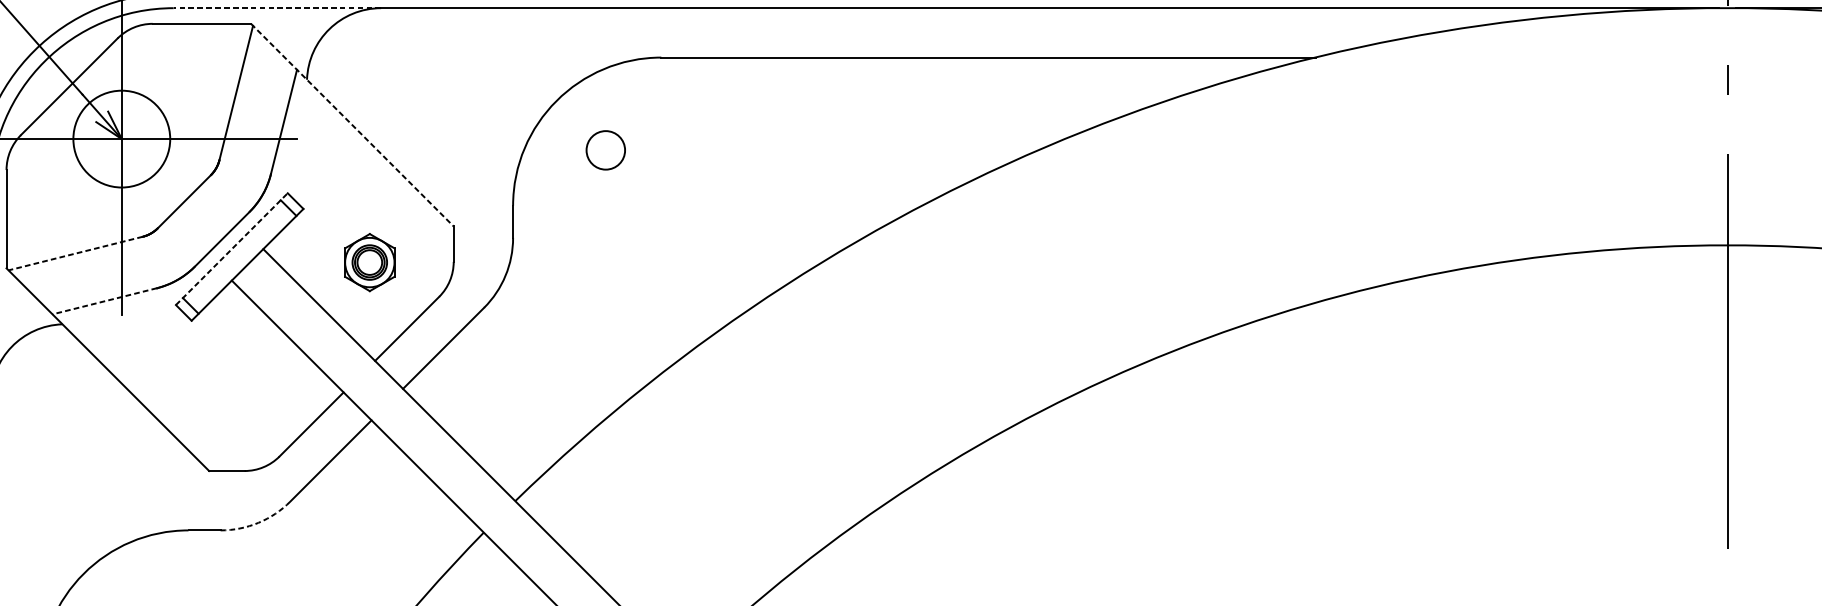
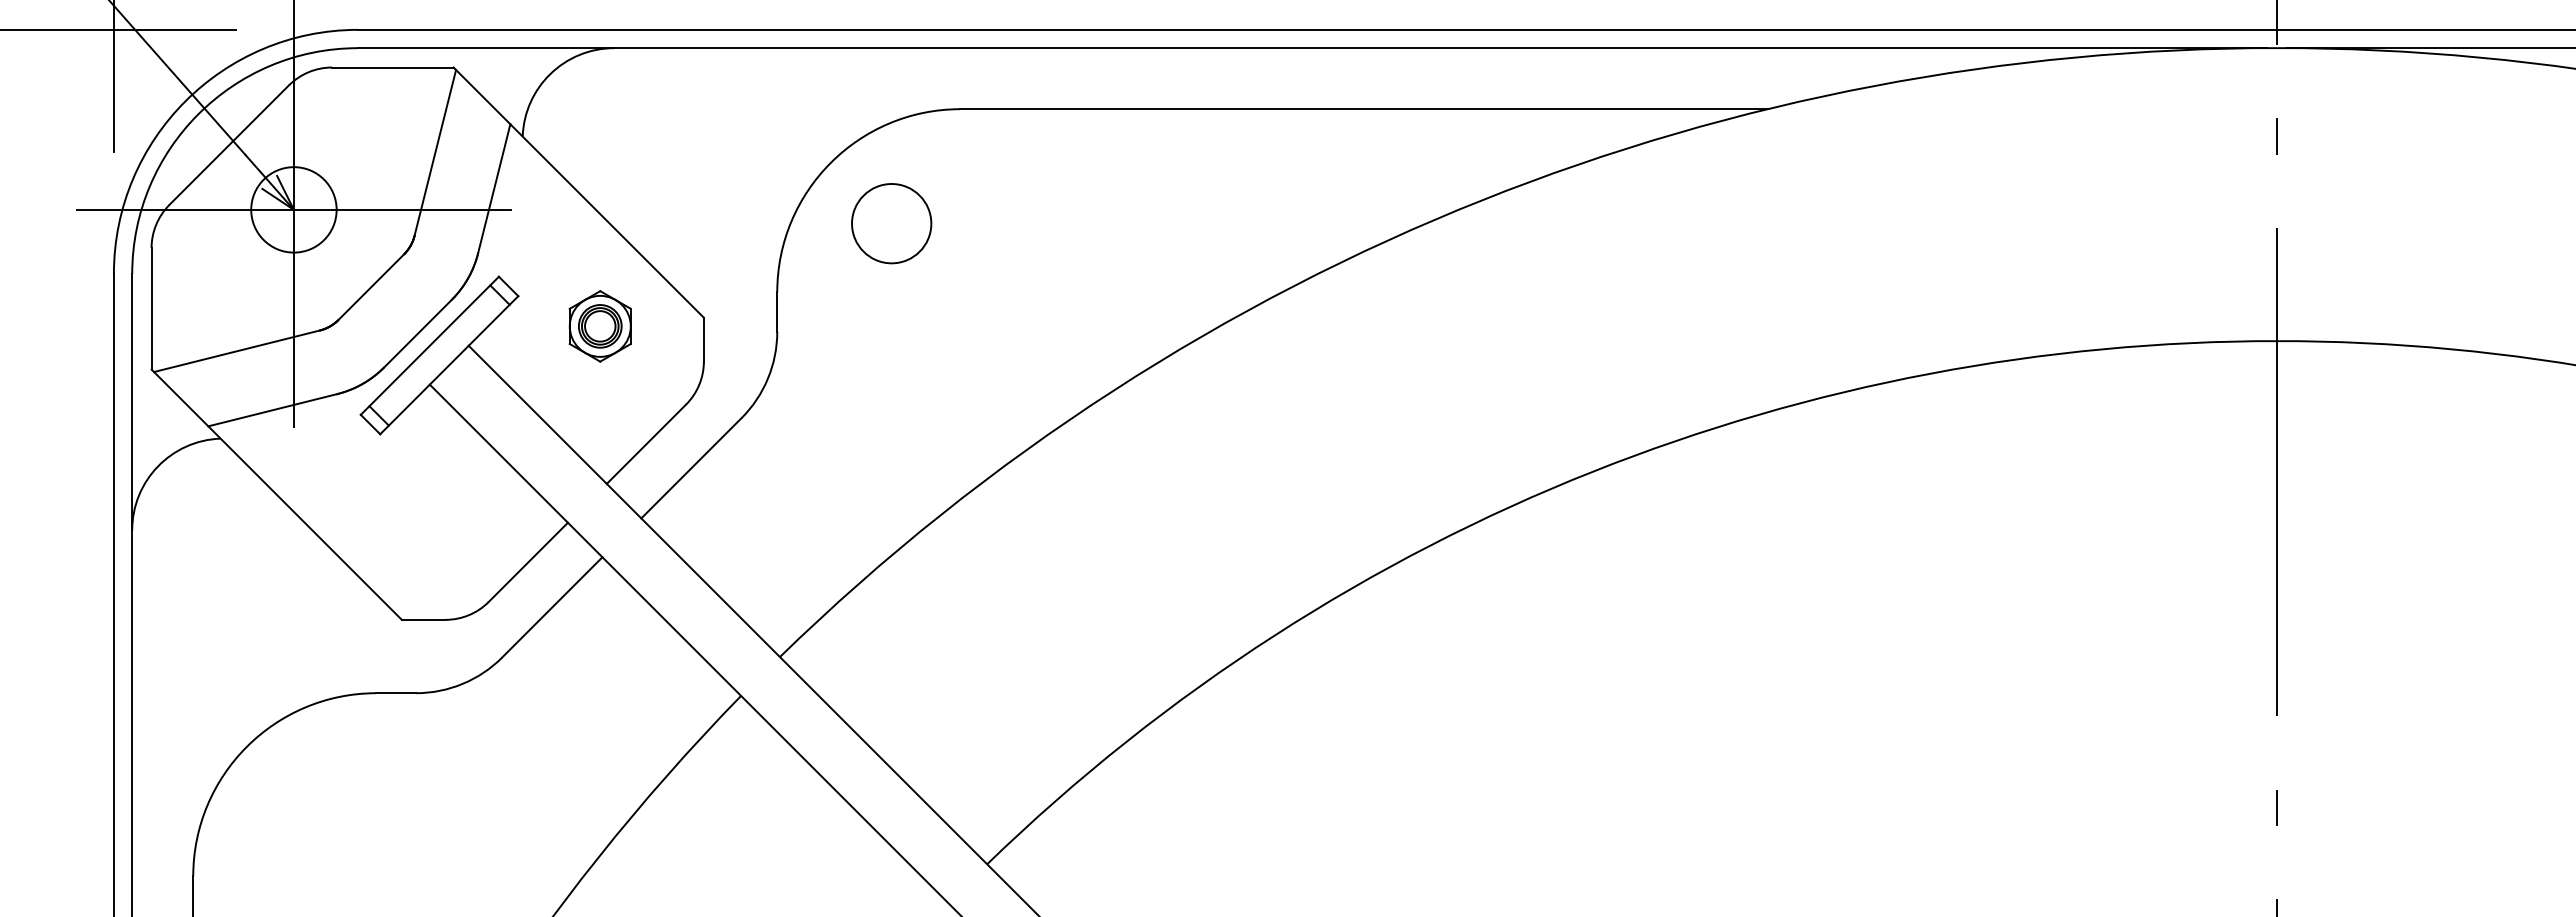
line: (276, 8) -> (485, 48), dashed -> solid
line: (352, 125) -> (578, 192), dashed -> solid
circle: (121, 138) -> (293, 209), size x0.71
circle: (605, 150) -> (891, 223), size x1.67
line: (231, 248) -> (429, 345), dashed -> solid
line: (75, 253) -> (236, 351), dashed -> solid
part: (369, 262) -> (599, 326), moved
line: (104, 301) -> (272, 410), dashed -> solid
arc: (258, 522) -> (462, 683), dashed -> solid

